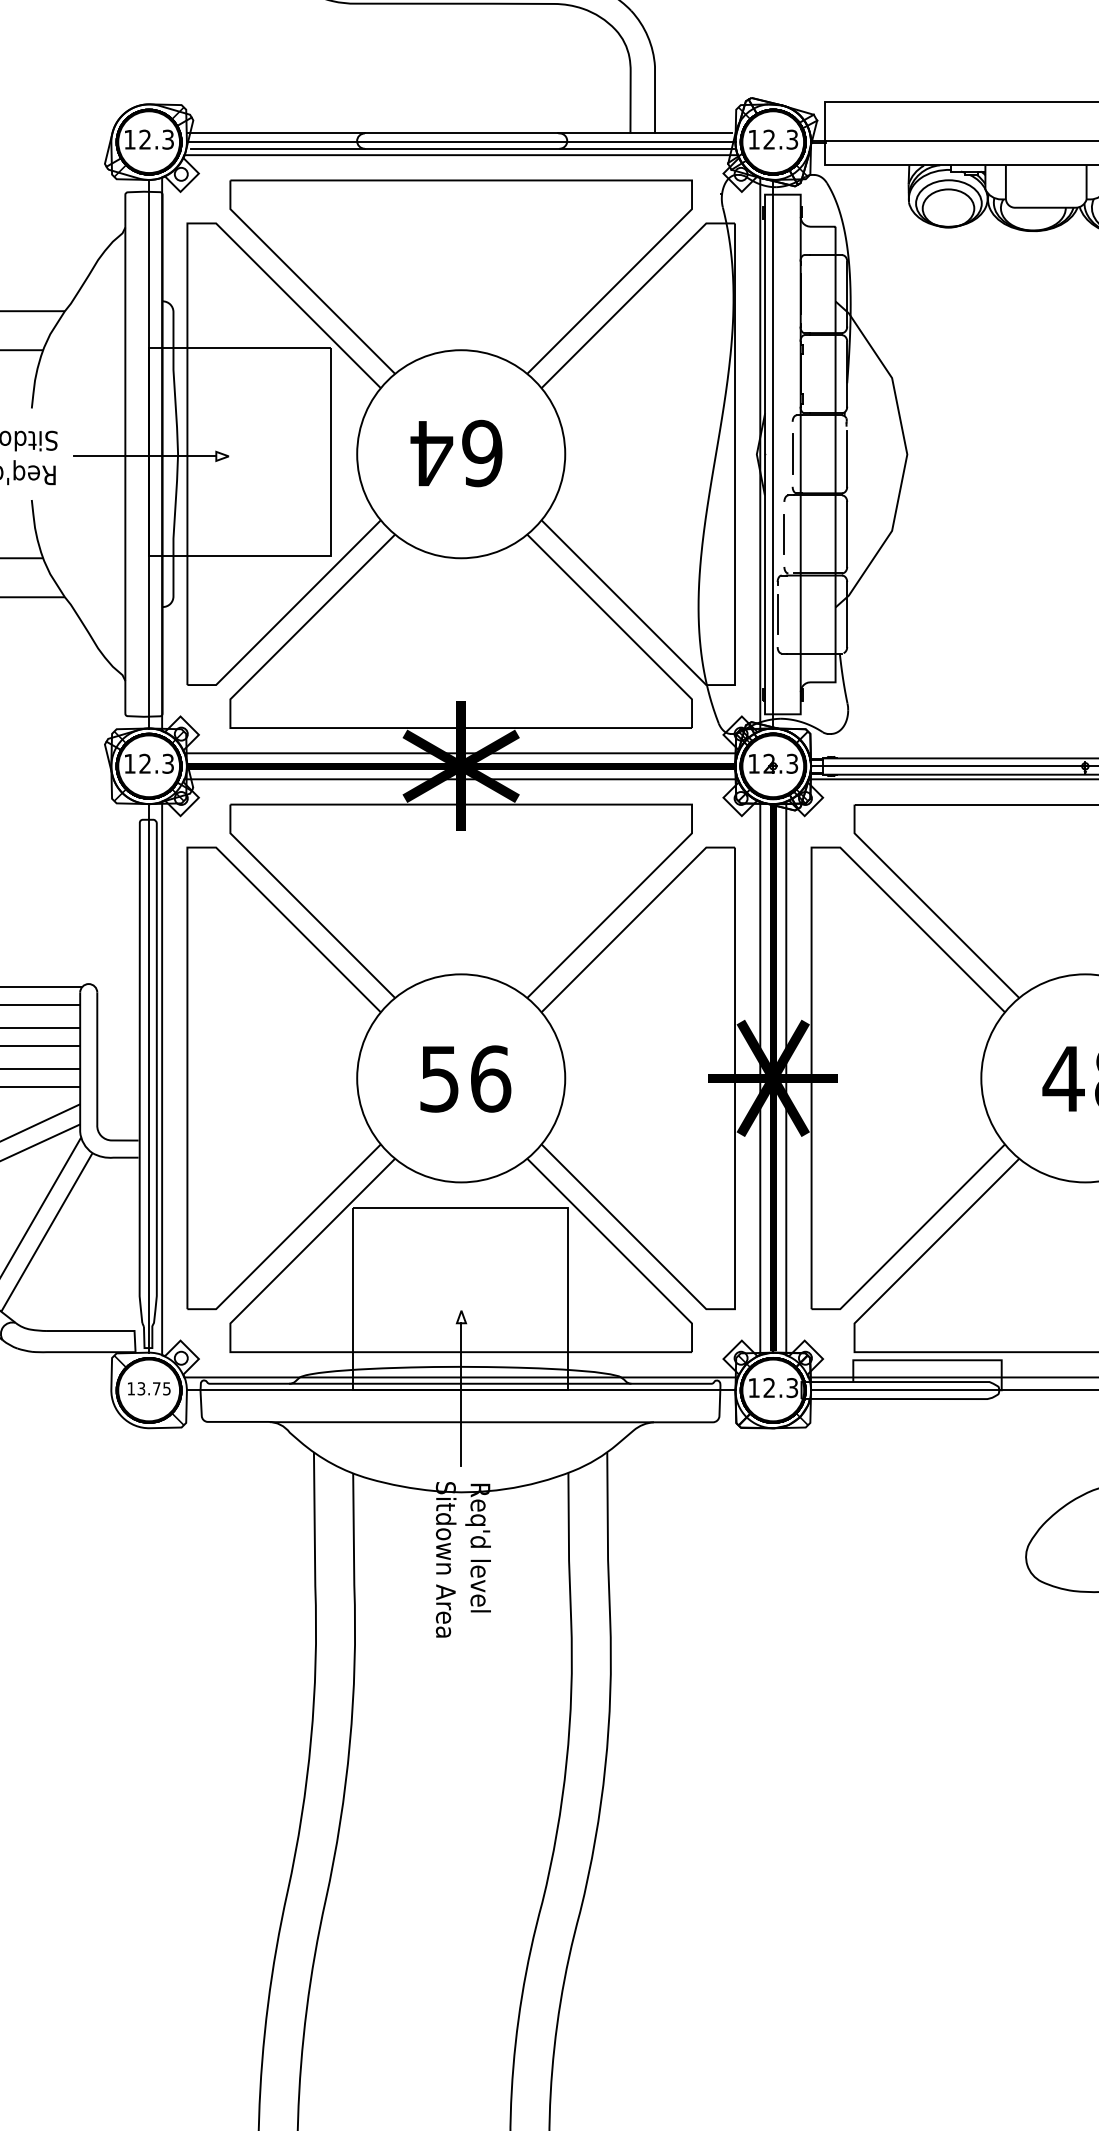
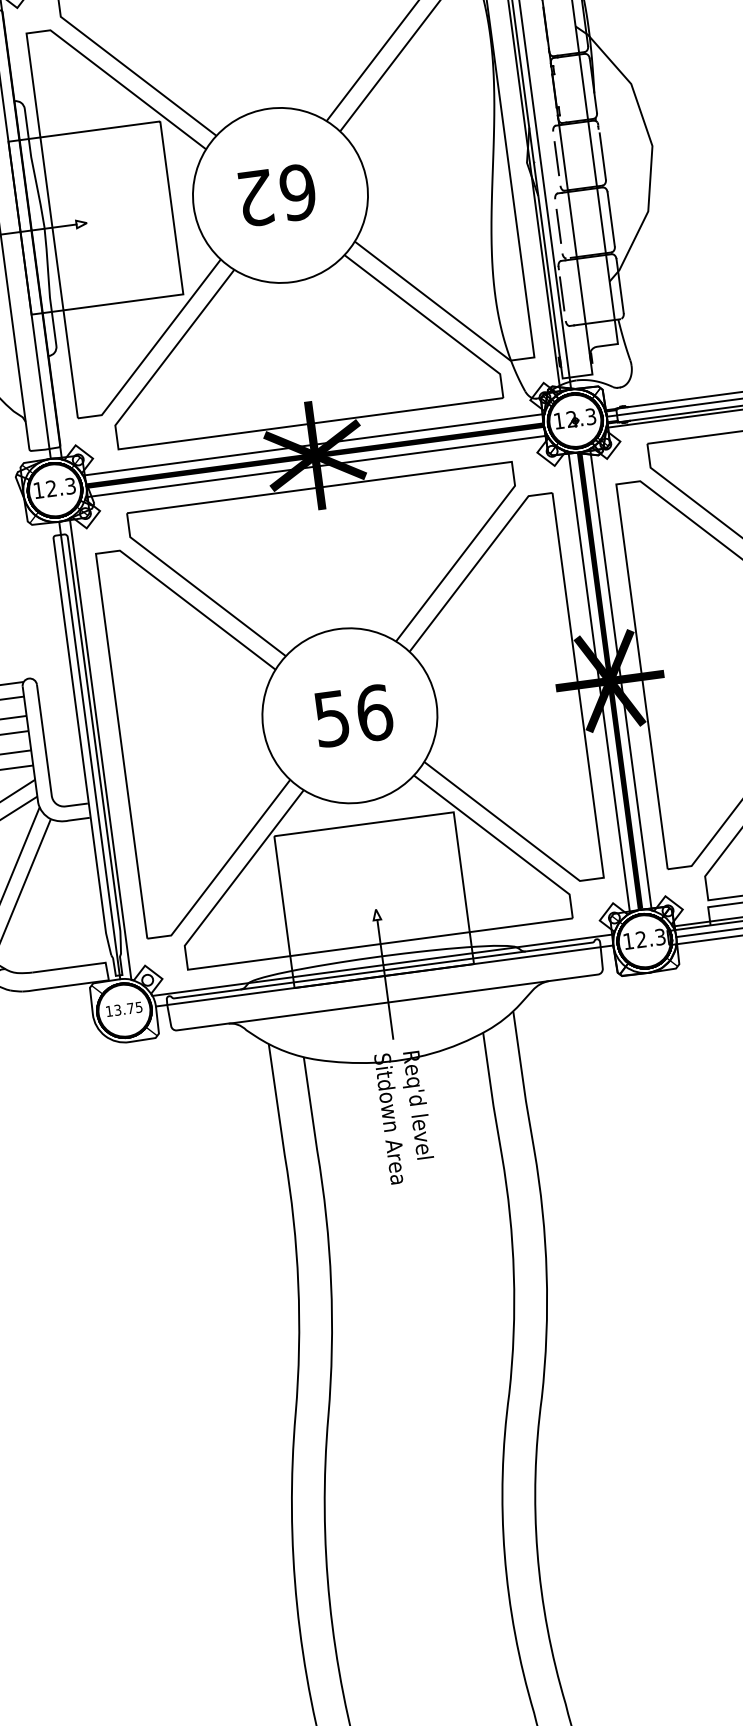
text: (431, 454) -> (255, 198), 64 -> 62

